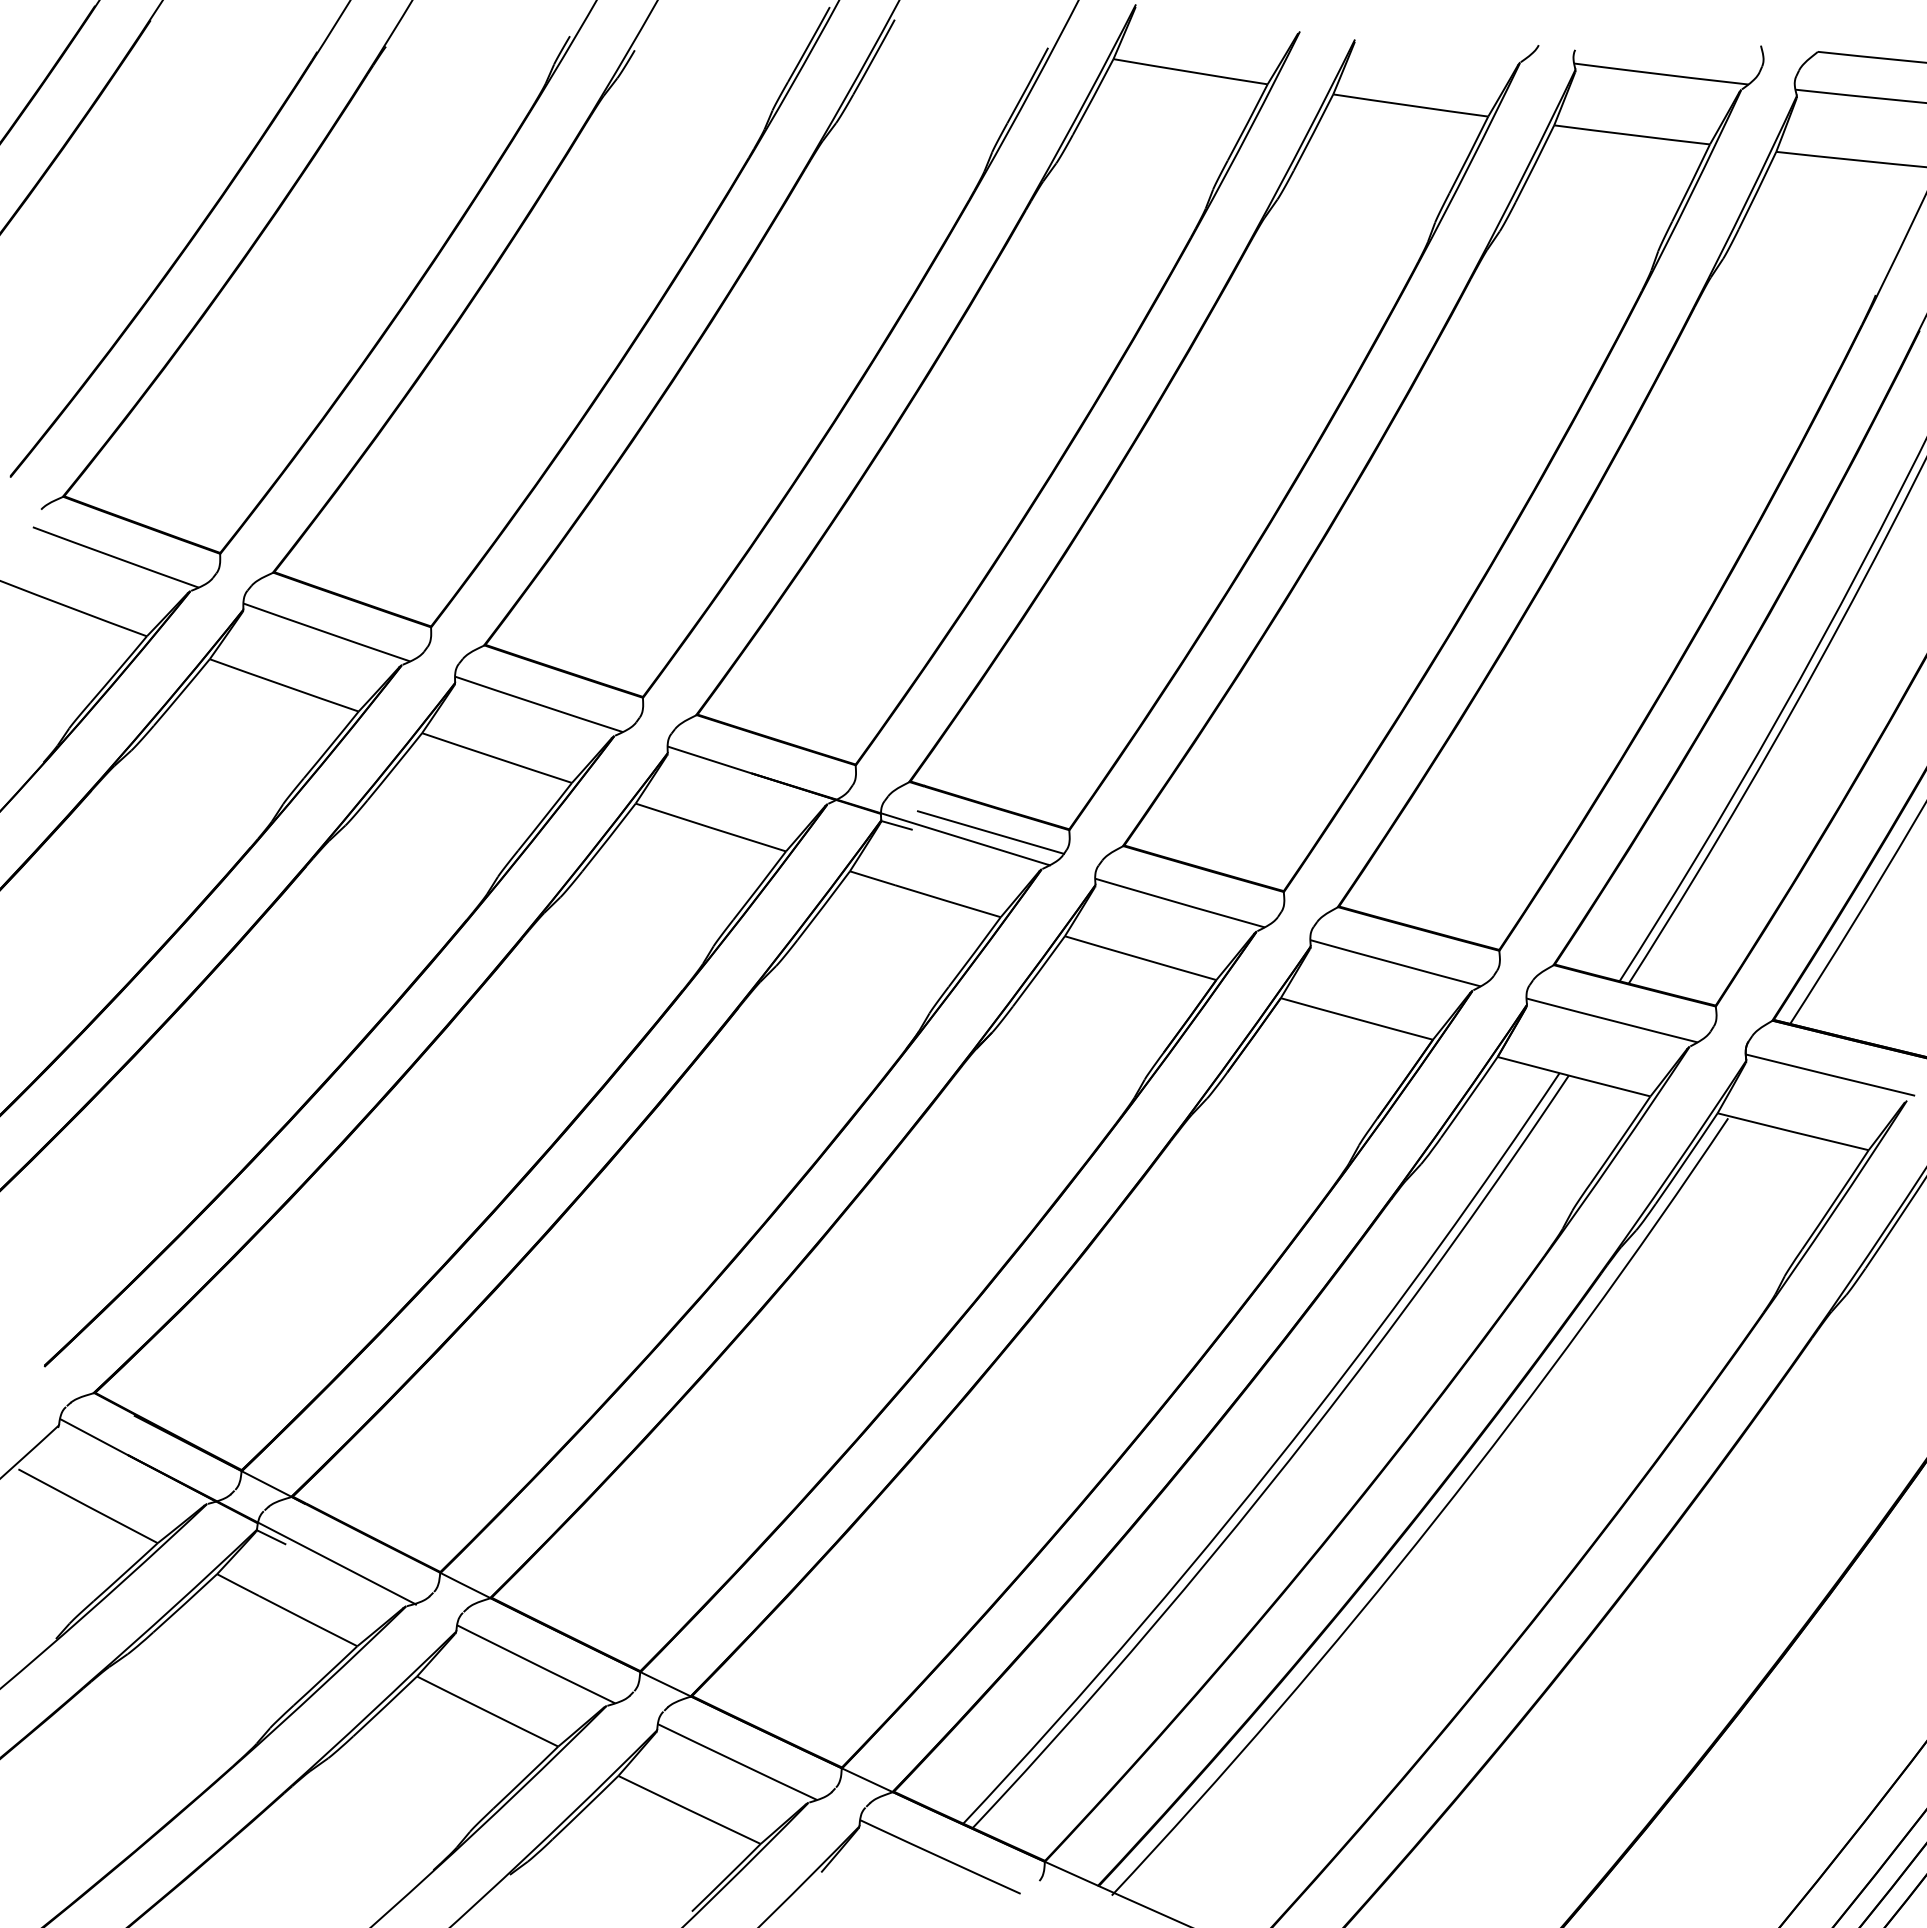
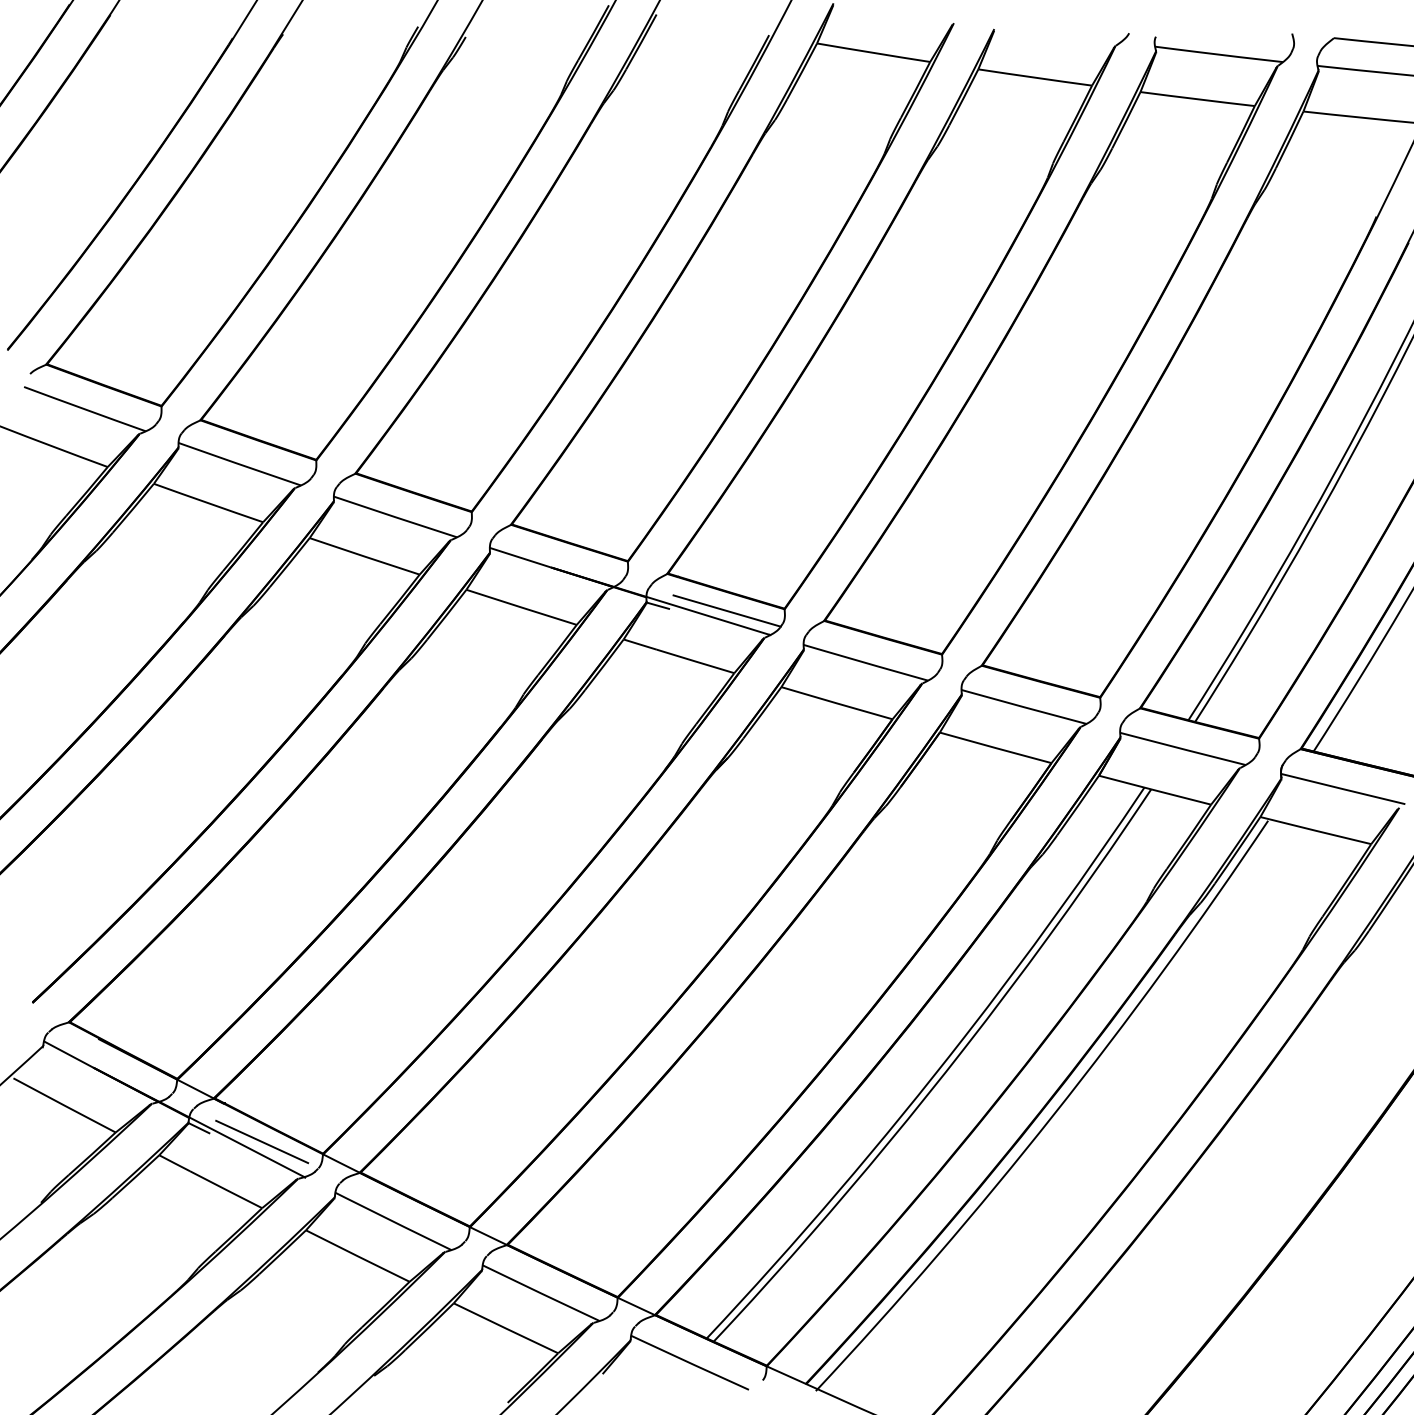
line: (357, 1555) -> (262, 1141), added

